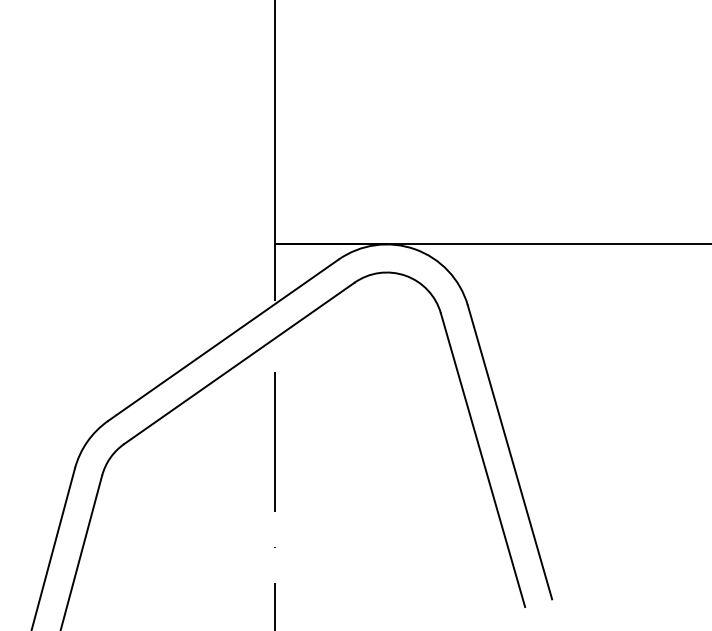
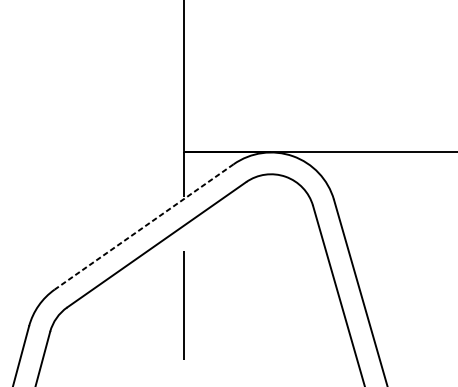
line: (223, 340) -> (144, 227), solid -> dashed

